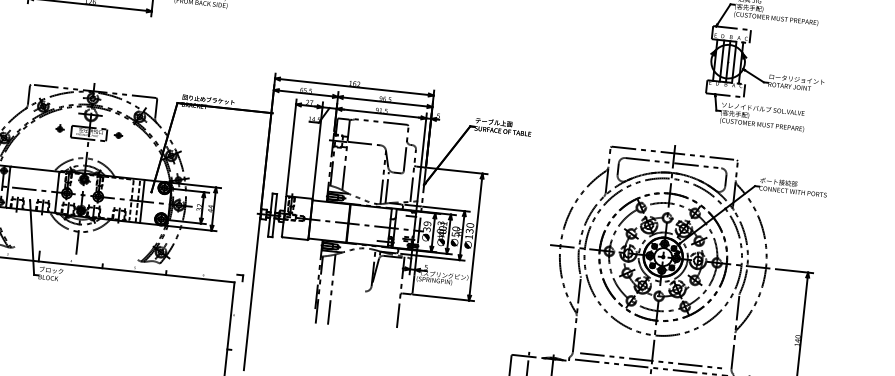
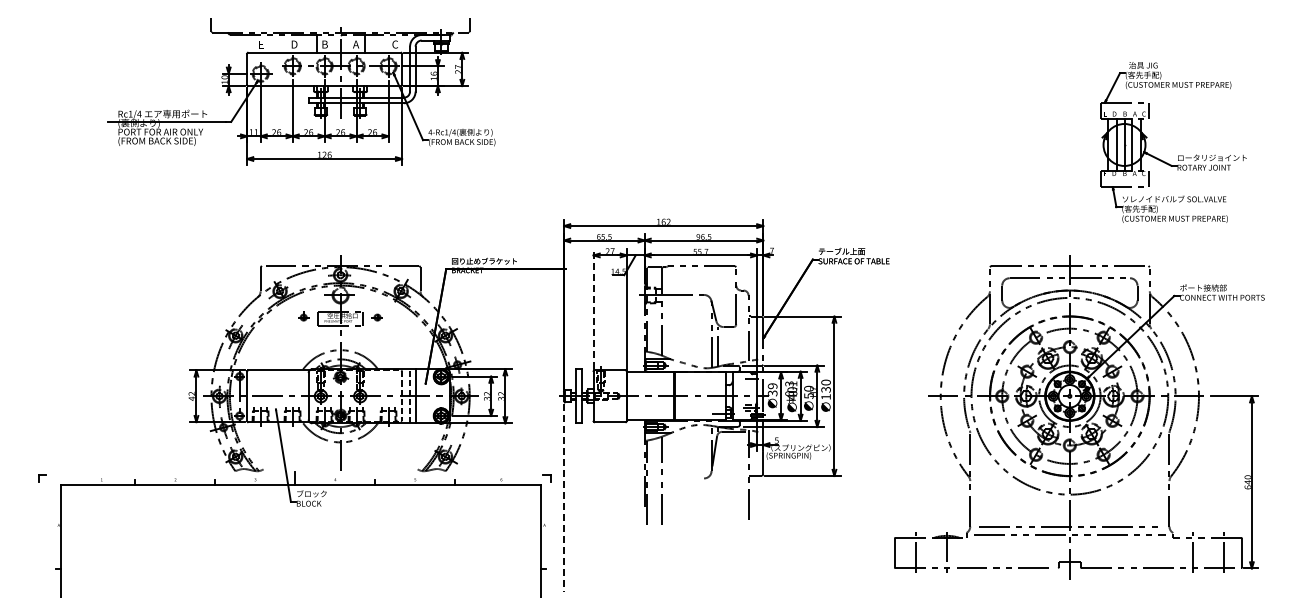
text: (381, 110) -> (700, 251), 91.5 -> 55.7
text: (438, 115) -> (771, 250), 5 -> 7
line: (291, 147) -> (593, 309), solid -> dashed
text: (210, 208) -> (500, 395), 44 -> 32
line: (252, 295) -> (564, 498), solid -> dashed
text: (796, 344) -> (1247, 487), 140 -> 640

